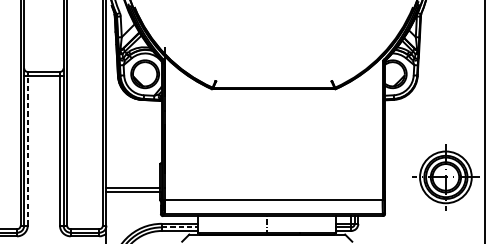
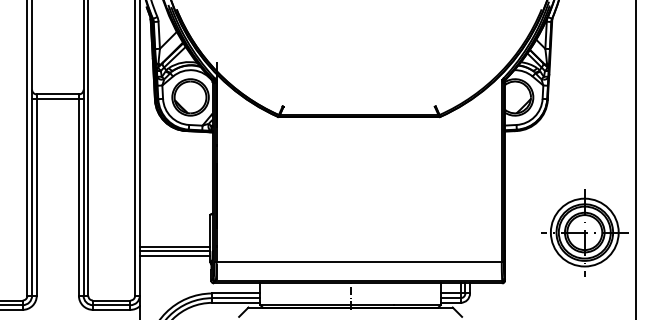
line: (27, 149) -> (36, 196), dashed -> solid
line: (132, 195) -> (174, 256), added
line: (180, 227) -> (236, 298), dashed -> solid

